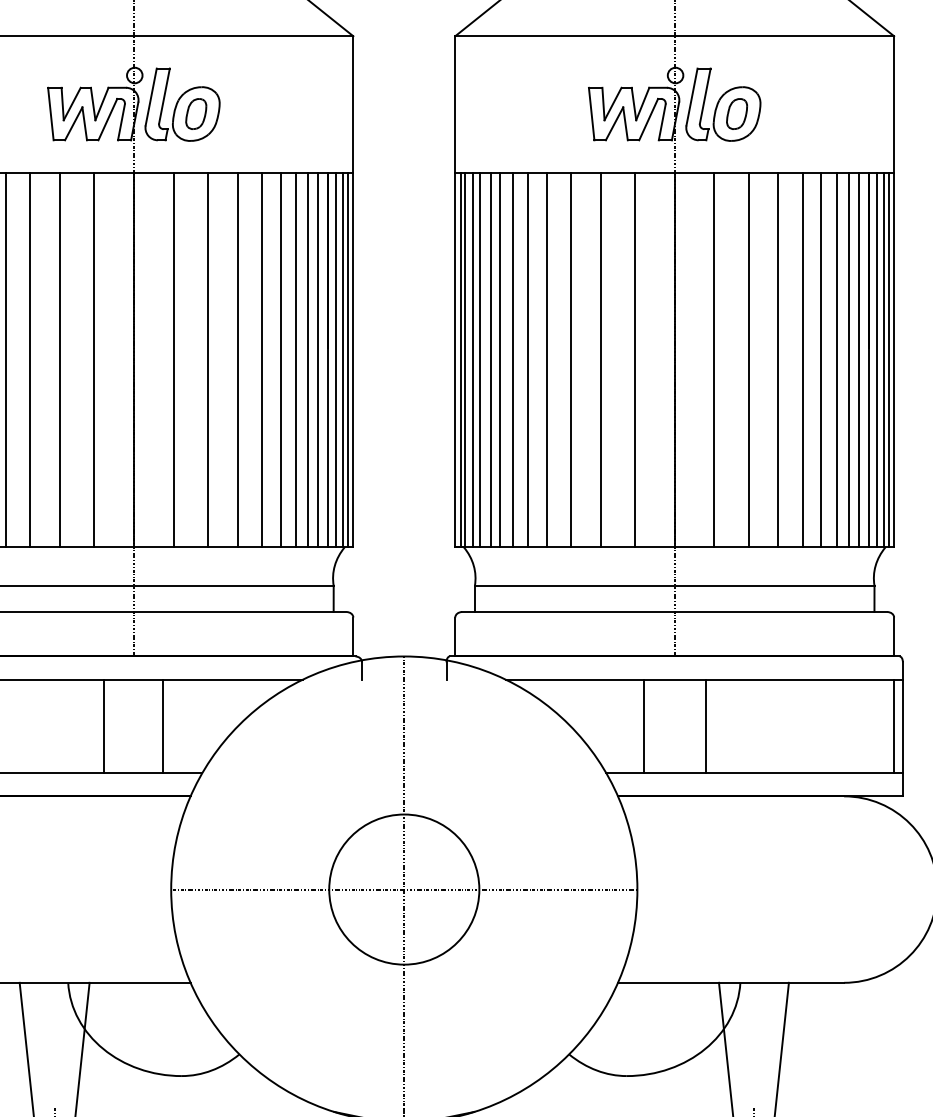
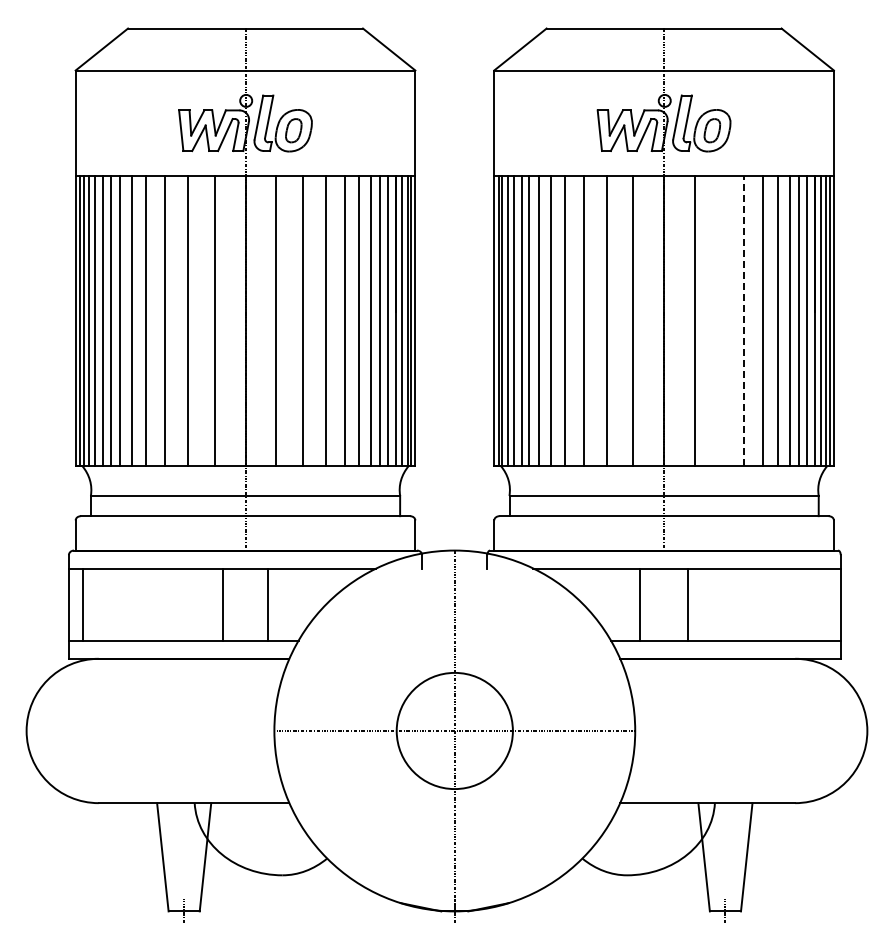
line: (748, 359) -> (721, 320), removed
line: (778, 360) -> (744, 321), solid -> dashed
line: (893, 726) -> (833, 604), removed

